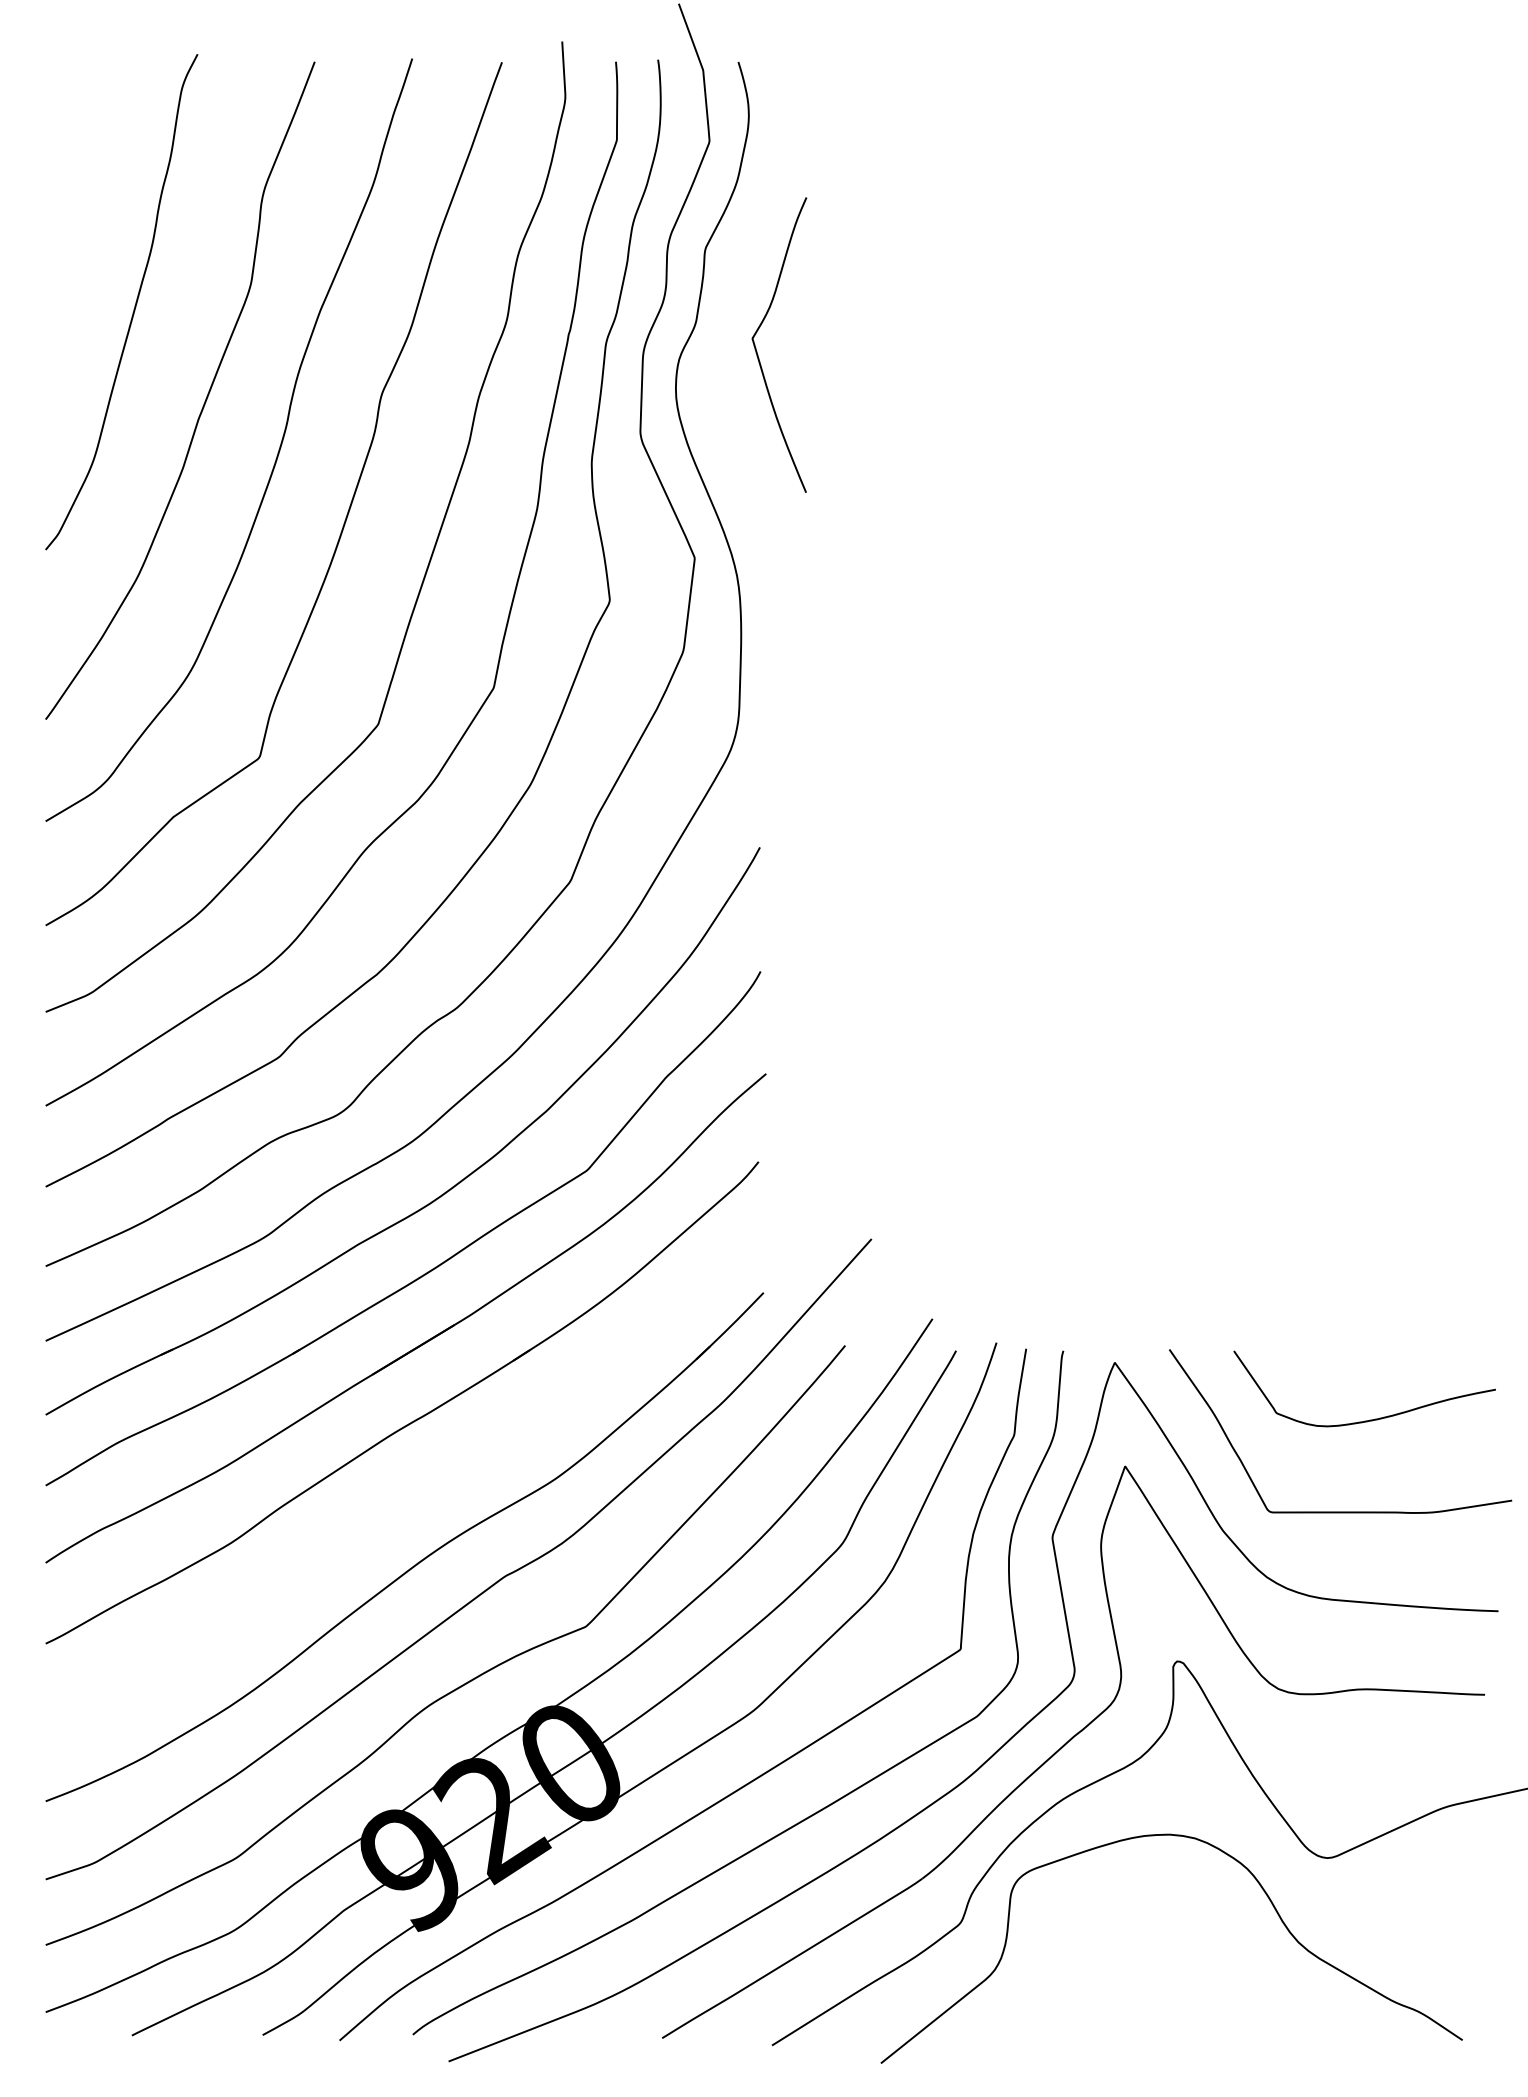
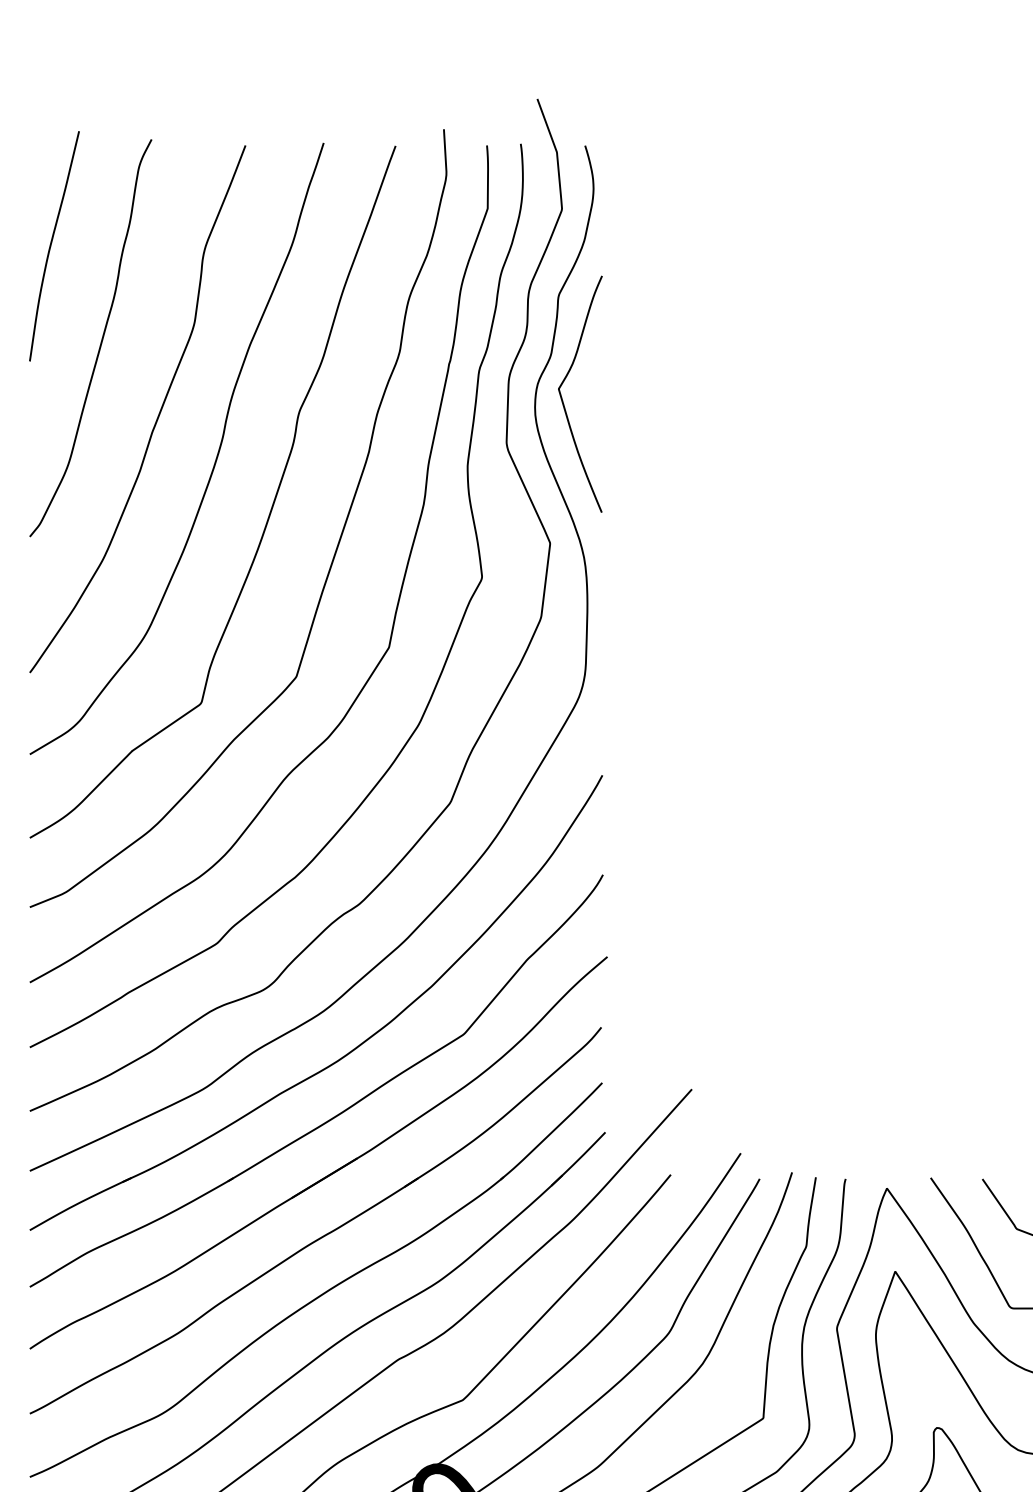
curve: (72, 187) -> (51, 246), added
curve: (757, 351) -> (562, 399), moved
part: (412, 1492) -> (323, 1292), added

